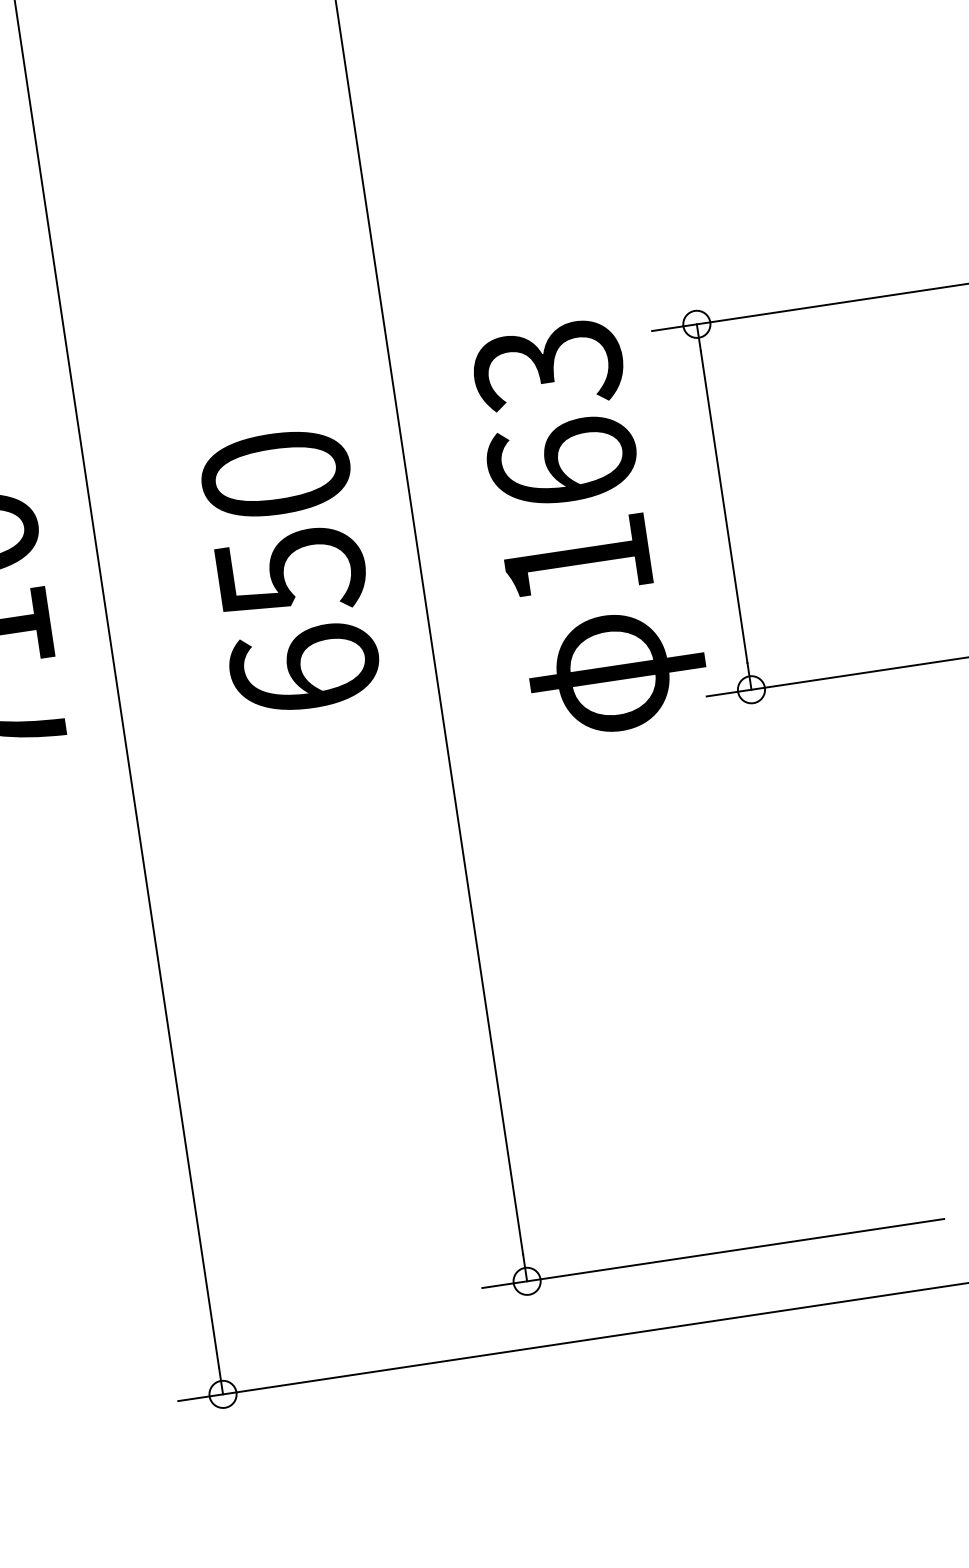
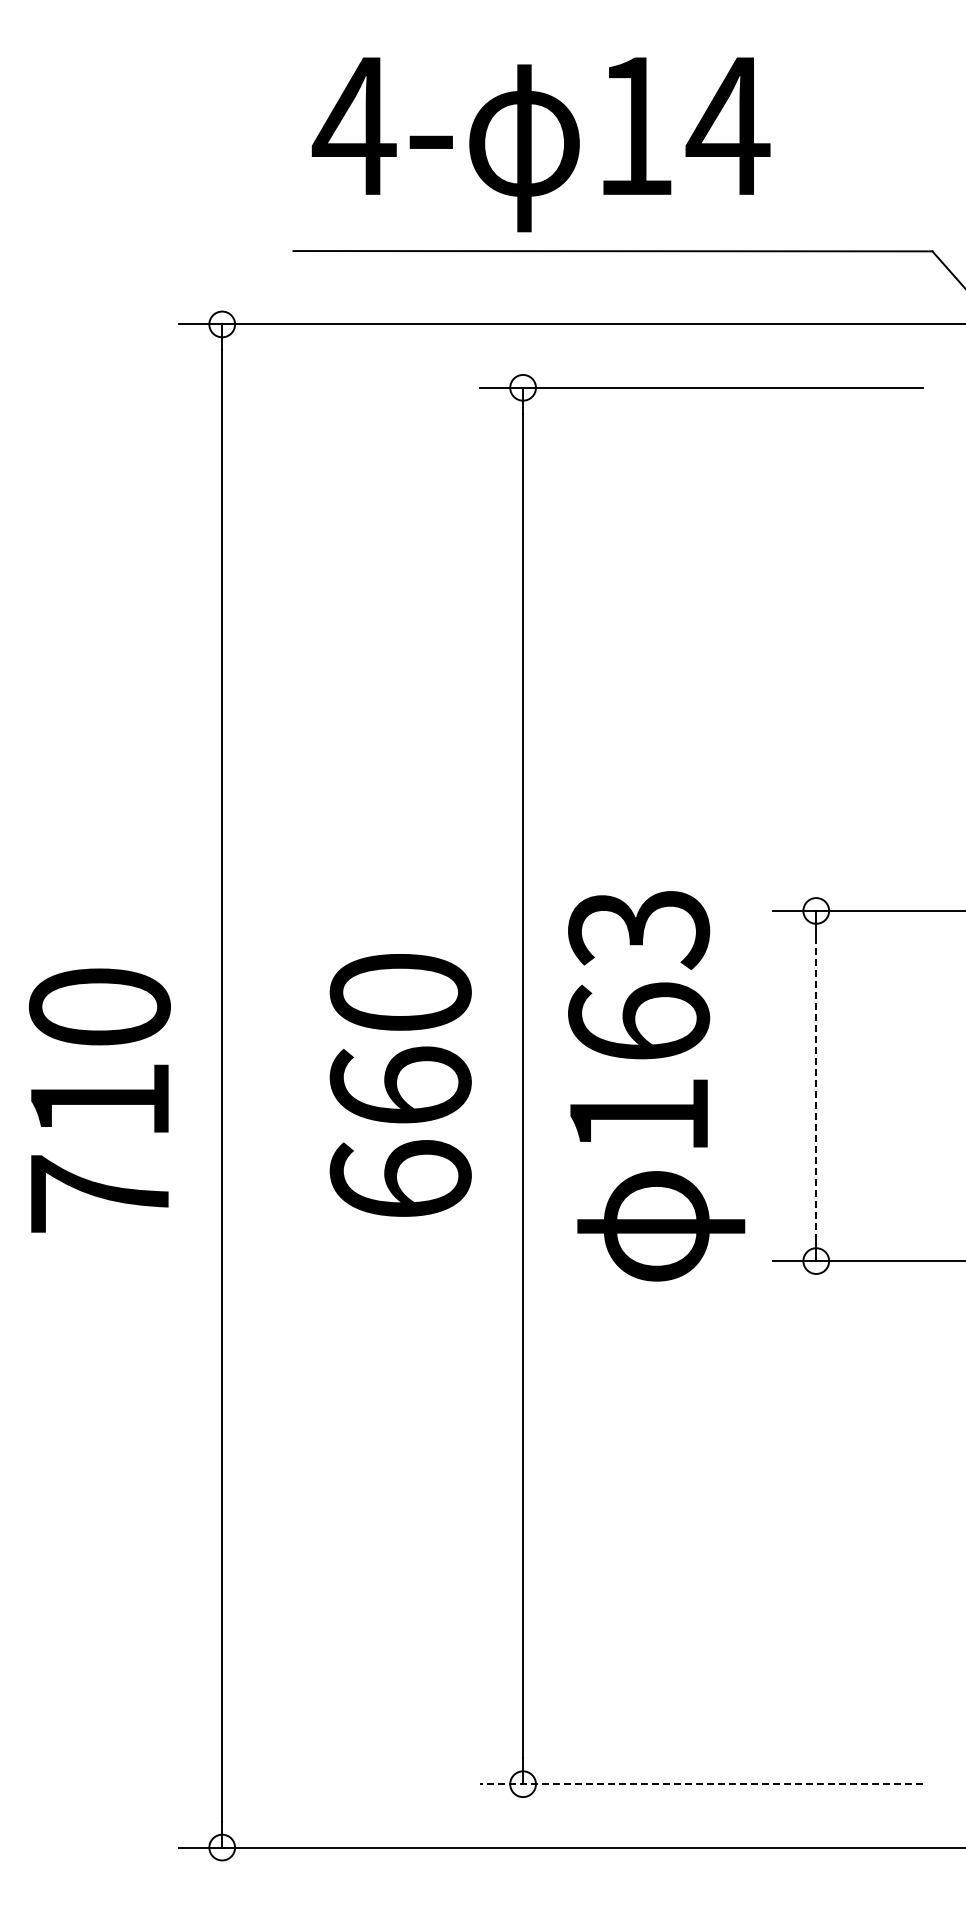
line: (724, 507) -> (816, 1086), solid -> dashed
text: (590, 527) -> (656, 1086), moved
text: (290, 572) -> (400, 1086), 650 -> 660
line: (712, 1253) -> (700, 1784), solid -> dashed

